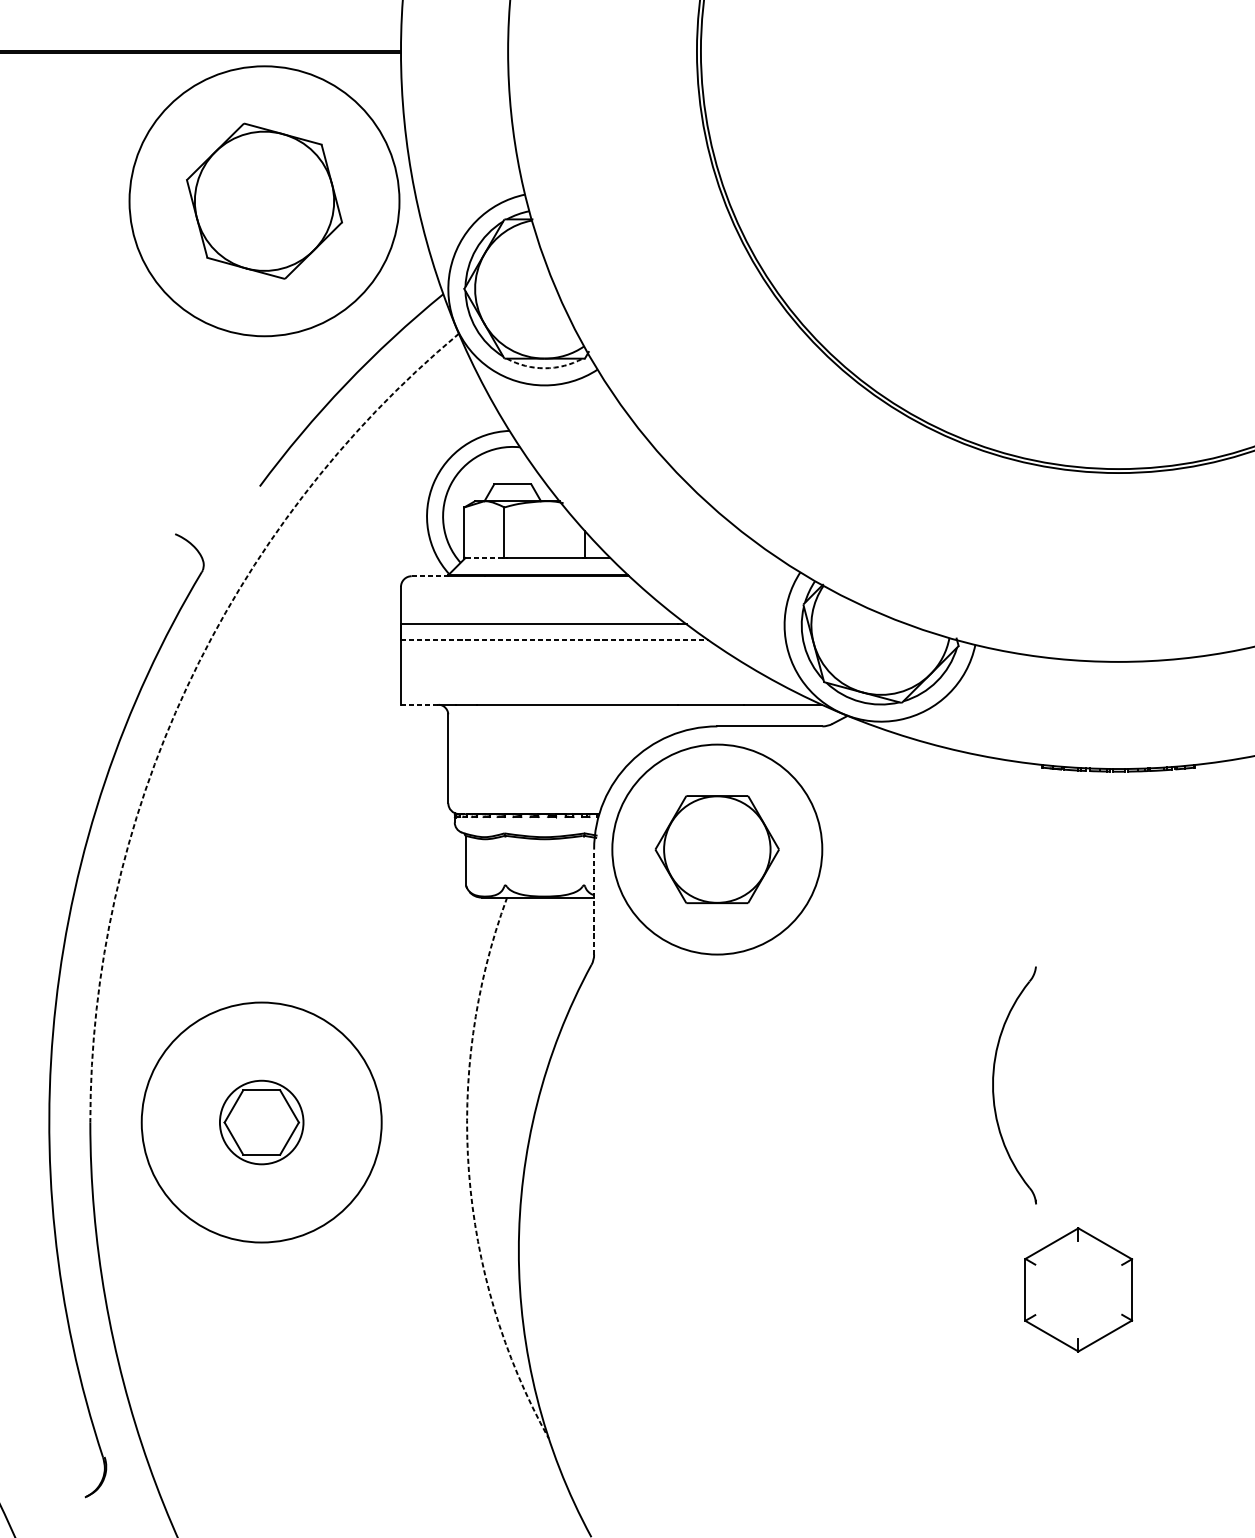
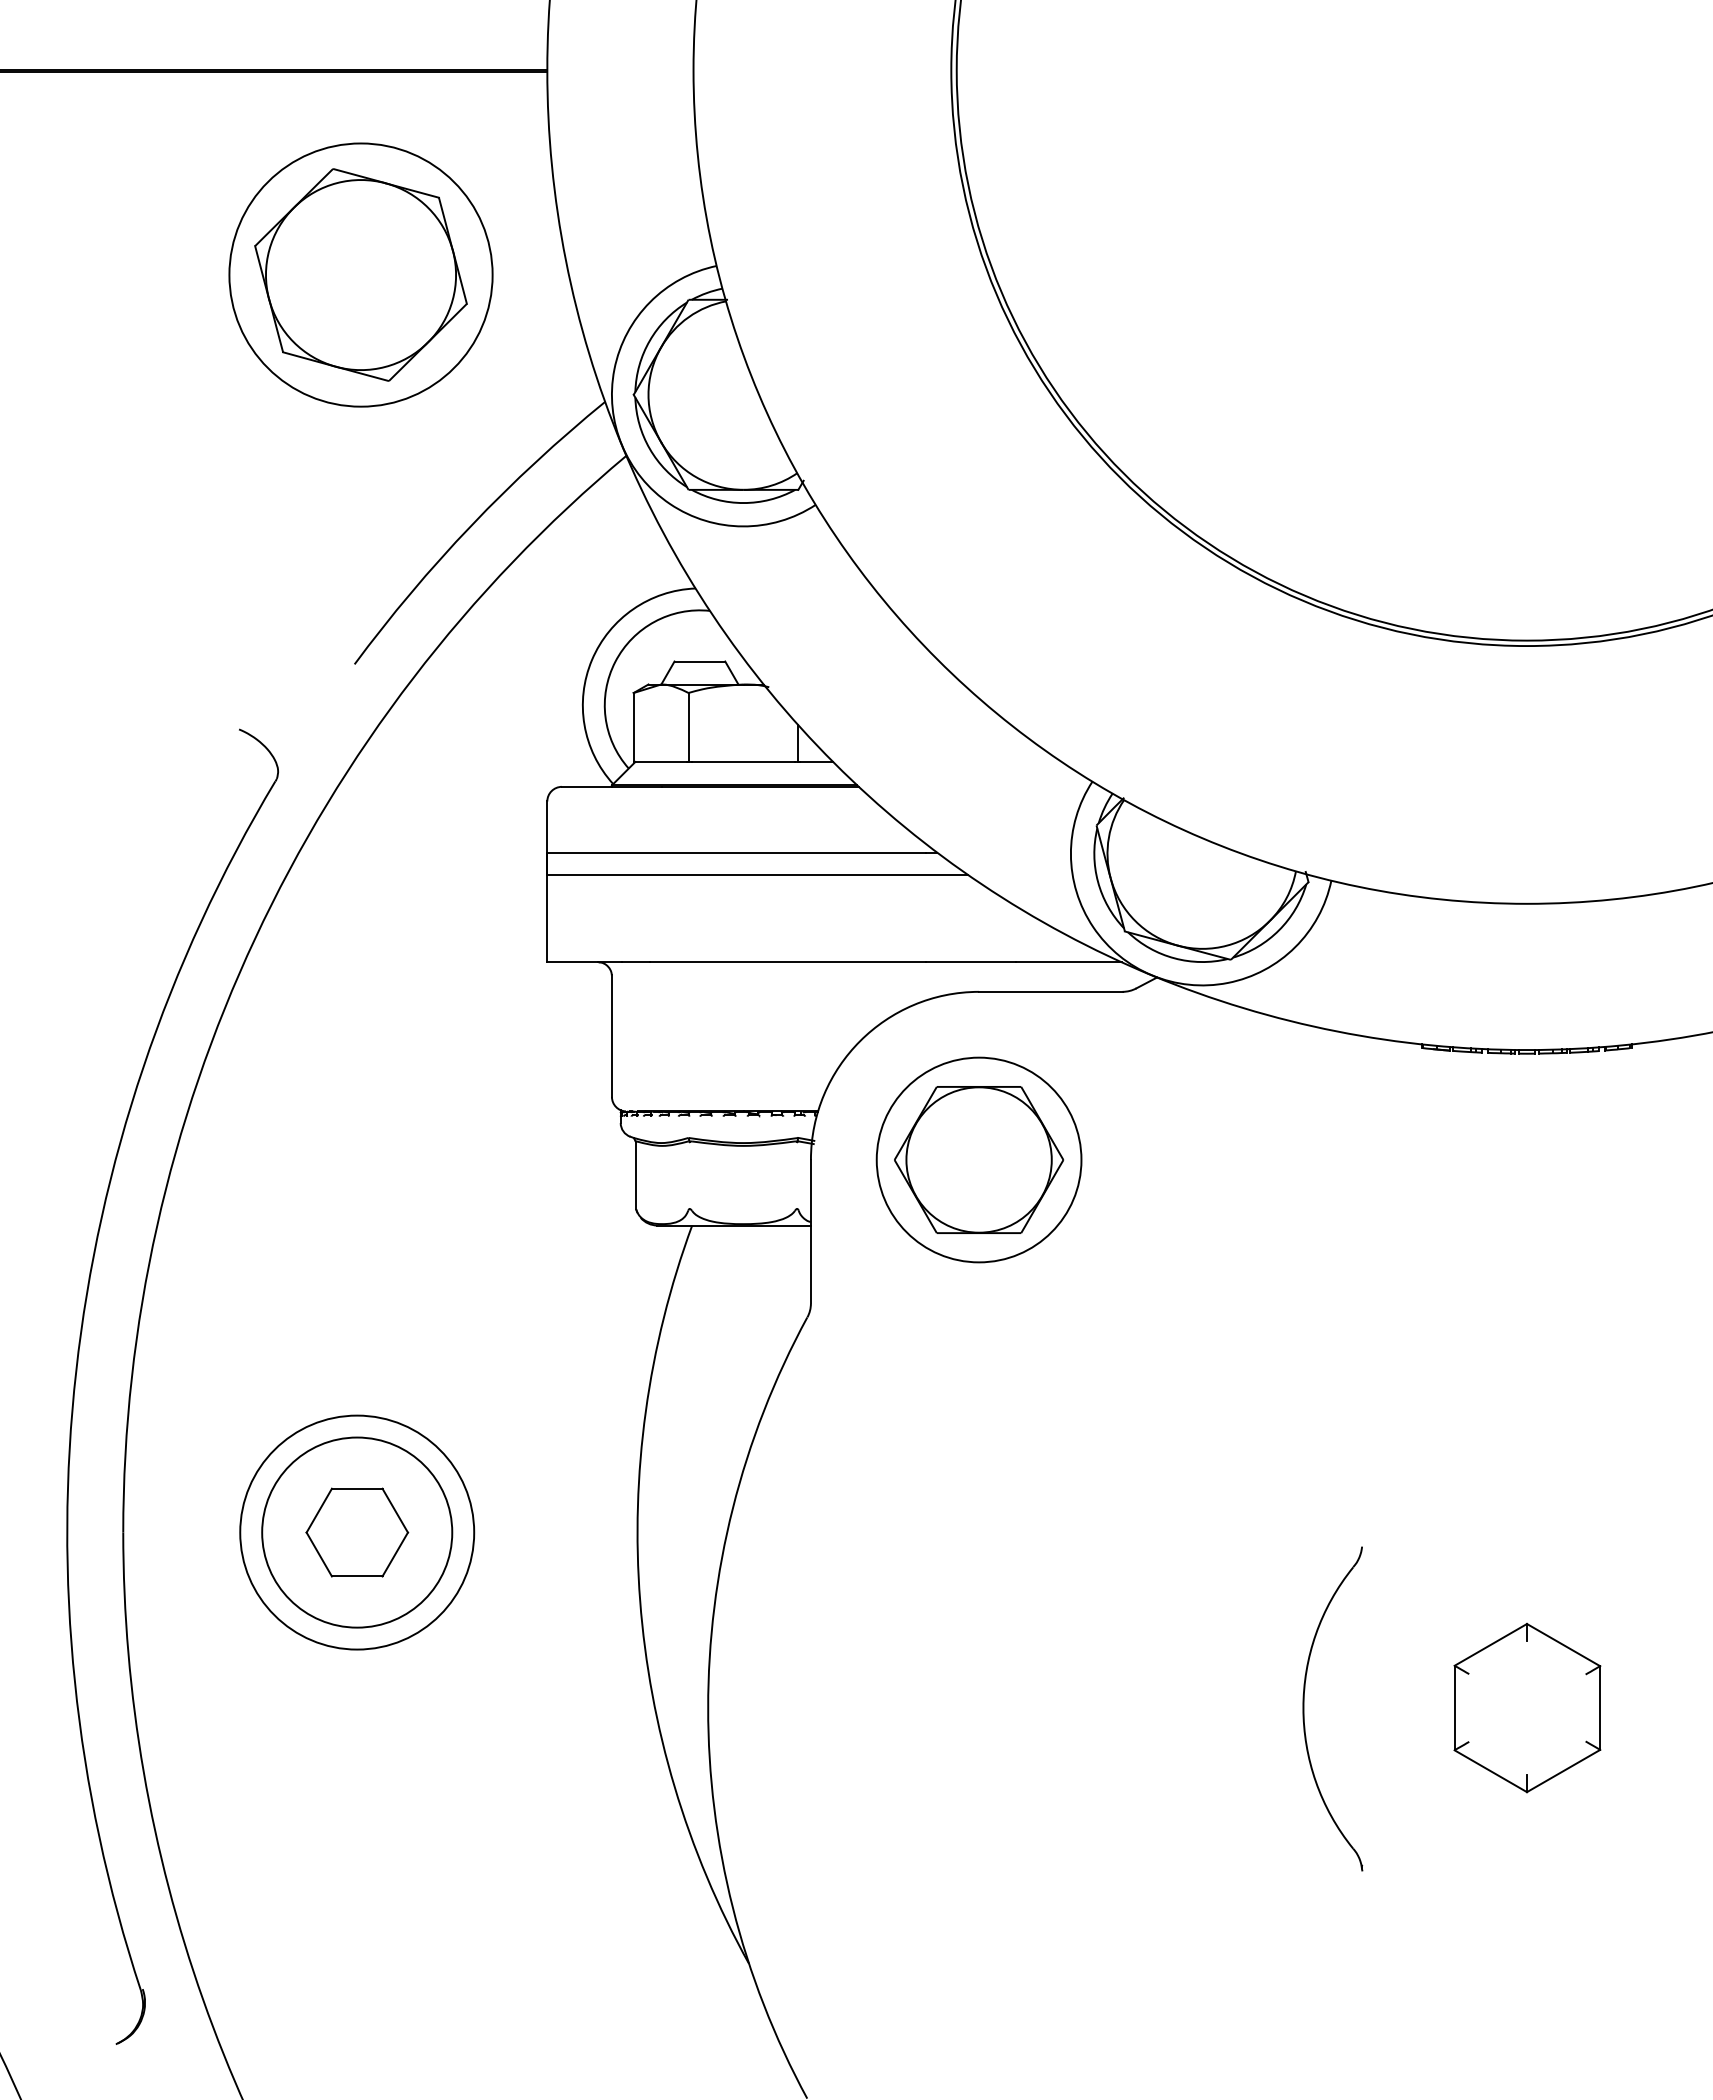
circle: (264, 200) -> (360, 274), size x0.71
arc: (544, 368) -> (743, 503), dashed -> solid
line: (484, 558) -> (661, 762), dashed -> solid
line: (430, 575) -> (587, 786), dashed -> solid
line: (554, 640) -> (757, 874), dashed -> solid
arc: (187, 687) -> (255, 938), dashed -> solid
line: (420, 704) -> (573, 962), dashed -> solid
circle: (716, 849) -> (978, 1159), size x0.71
line: (593, 901) -> (810, 1231), dashed -> solid
part: (993, 1085) -> (1304, 1708), moved
circle: (261, 1122) -> (357, 1532), size x0.71
circle: (261, 1122) -> (357, 1532), size x1.67
arc: (469, 1172) -> (640, 1600), dashed -> solid
part: (1078, 1289) -> (1527, 1707), moved

